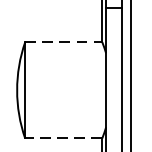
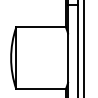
line: (64, 42) -> (41, 27), dashed -> solid
line: (64, 138) -> (41, 89), dashed -> solid

